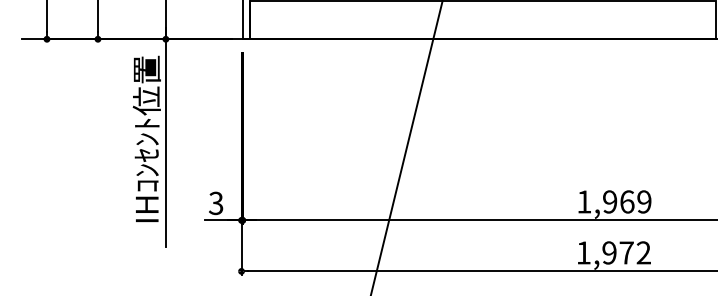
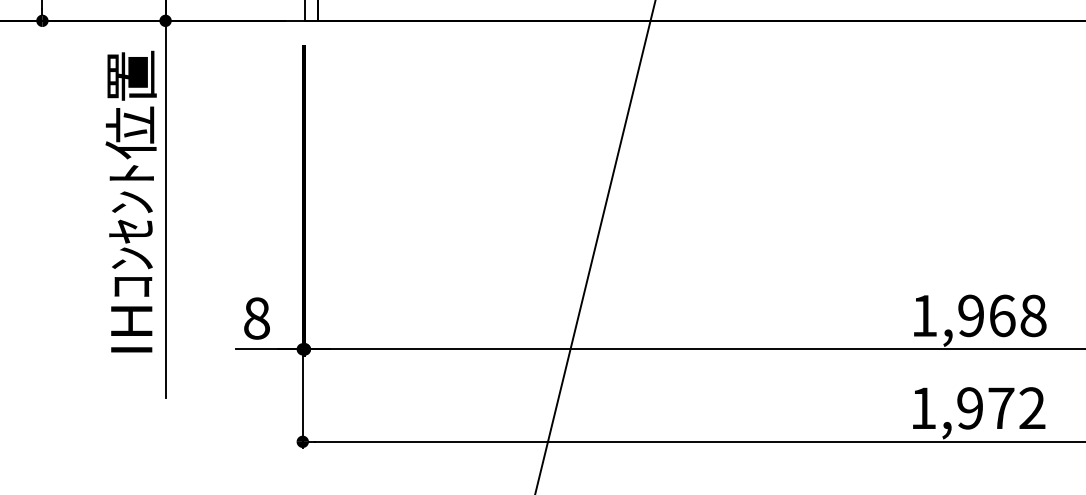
text: (644, 201) -> (1033, 315), 1,969 -> 1,968
text: (216, 202) -> (257, 316), 3 -> 8

